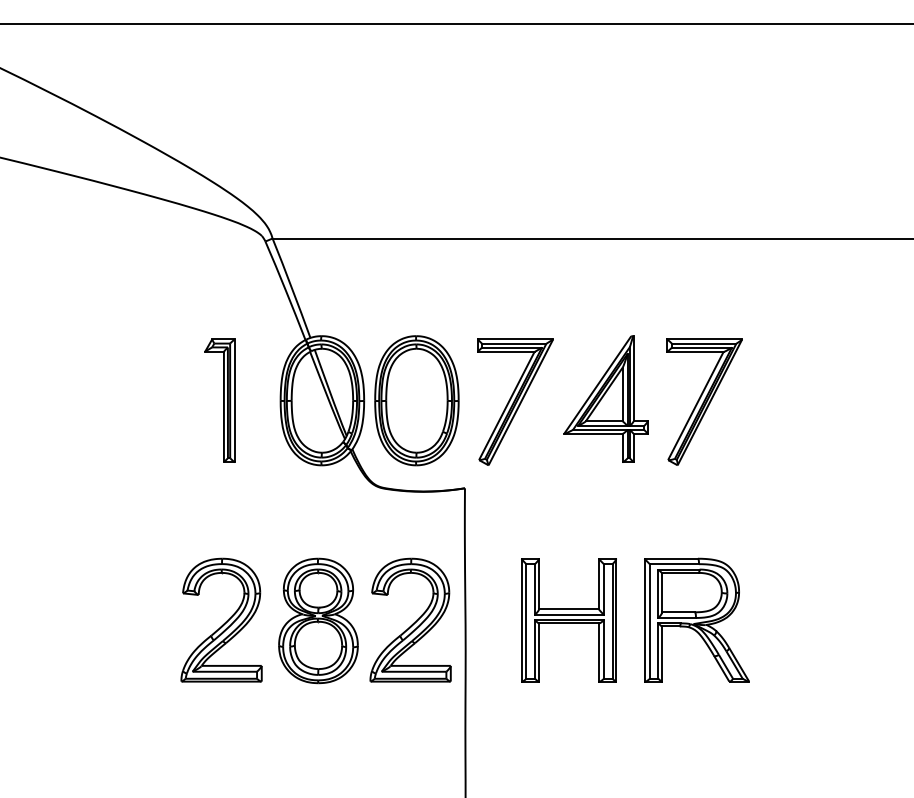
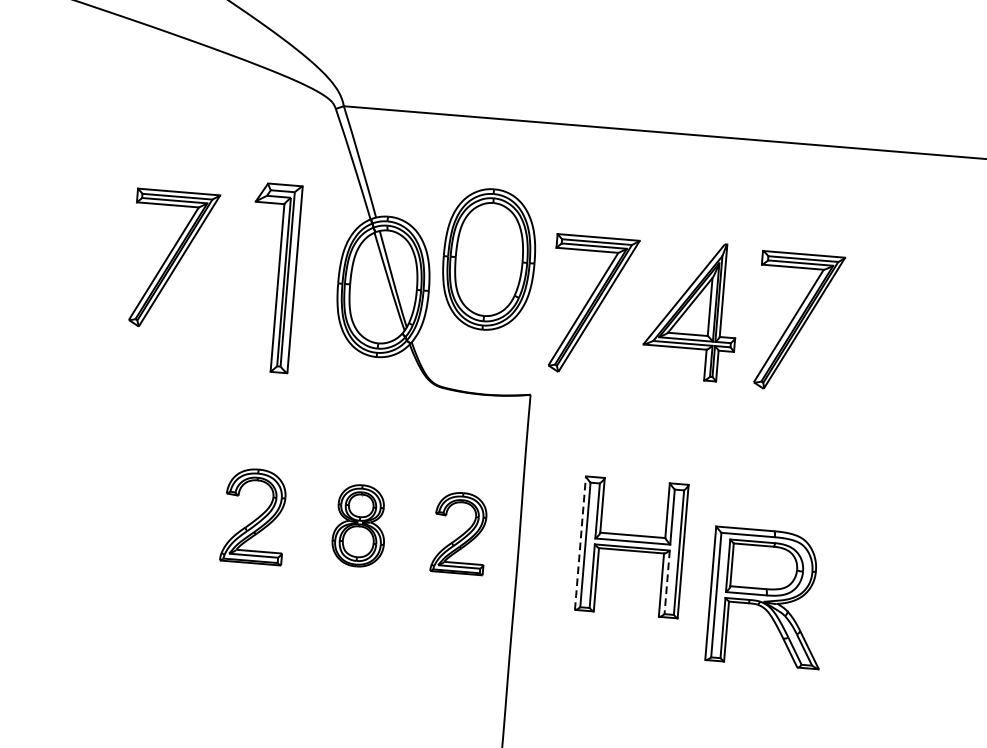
part: (128, 391) -> (173, 259), added
part: (219, 400) -> (271, 277), size x1.4
part: (416, 400) -> (488, 259), moved
part: (221, 619) -> (254, 515), size x0.7
part: (410, 619) -> (459, 532), size x0.6
line: (521, 619) -> (580, 542), solid -> dashed
part: (696, 619) -> (767, 597), moved
part: (318, 620) -> (359, 525), size x0.6
line: (603, 650) -> (666, 583), solid -> dashed

